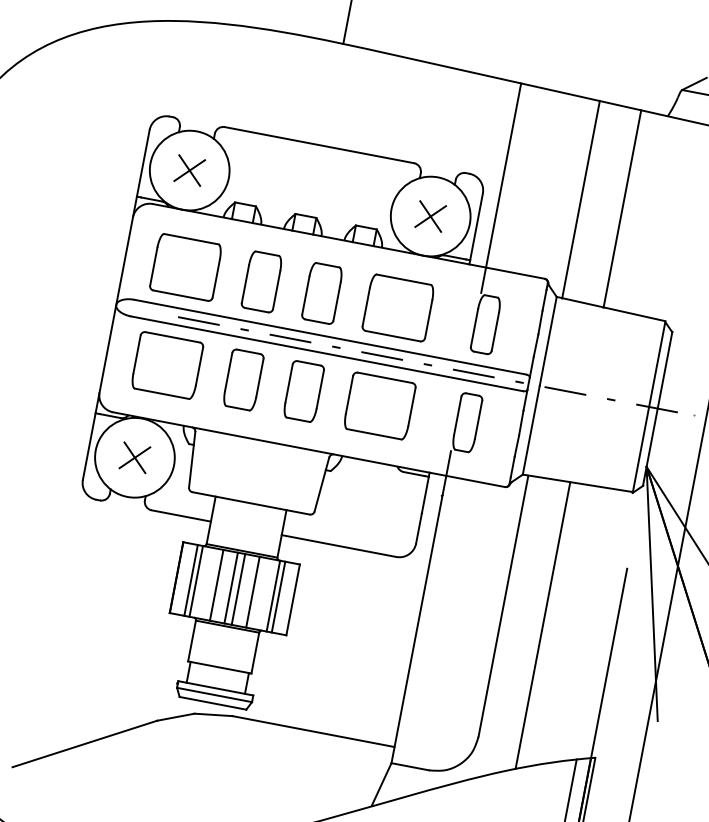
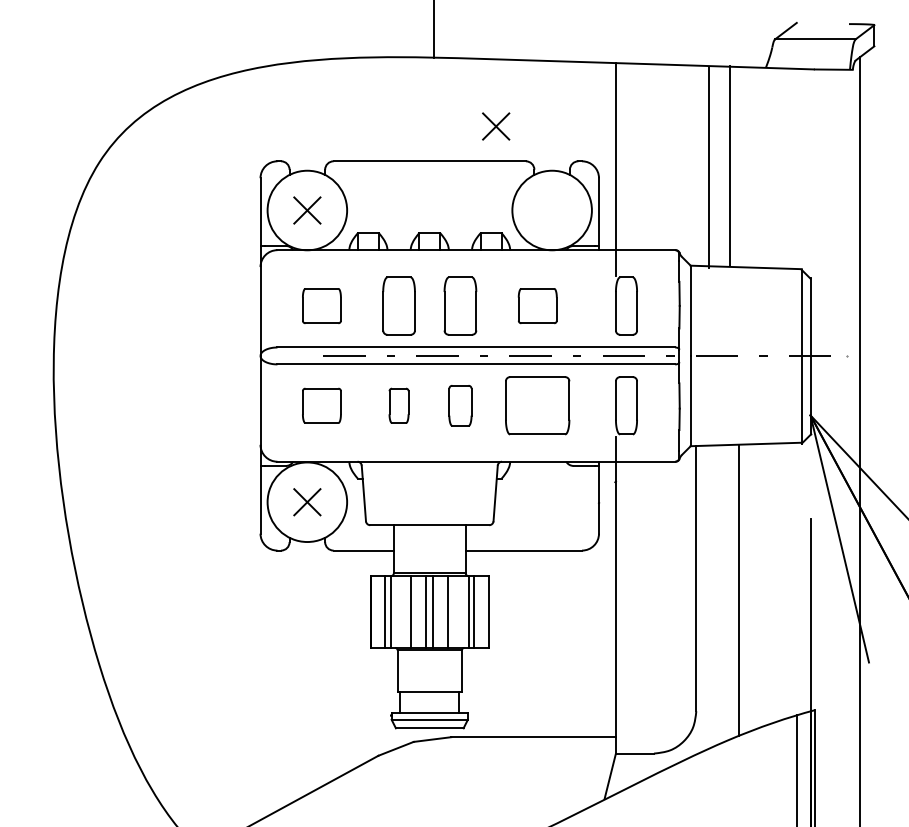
line: (581, 199) -> (730, 165), moved
line: (622, 209) -> (708, 167), moved
part: (431, 216) -> (496, 126), moved
part: (185, 266) -> (321, 305), size x0.6
part: (398, 307) -> (537, 305), size x0.6
part: (167, 365) -> (321, 405), size x0.6
part: (242, 379) -> (398, 405), size x0.6
part: (303, 391) -> (460, 405), size x0.7

